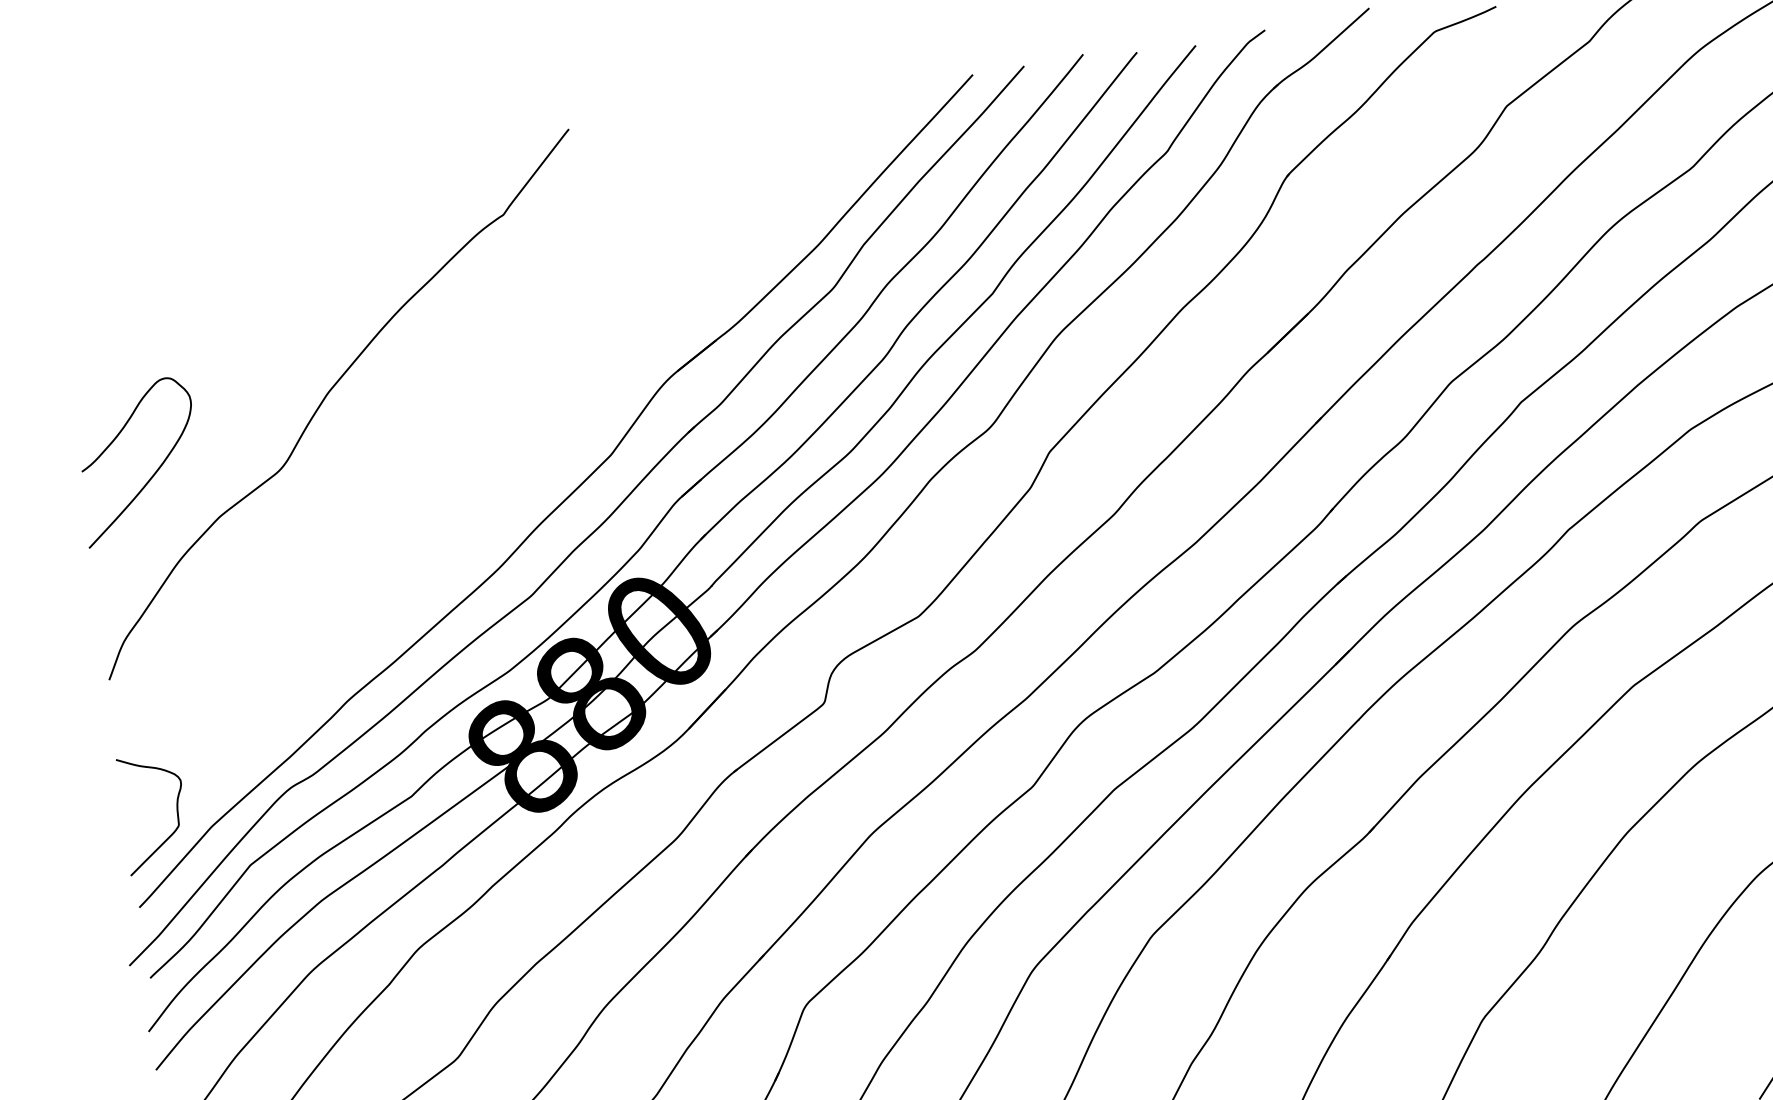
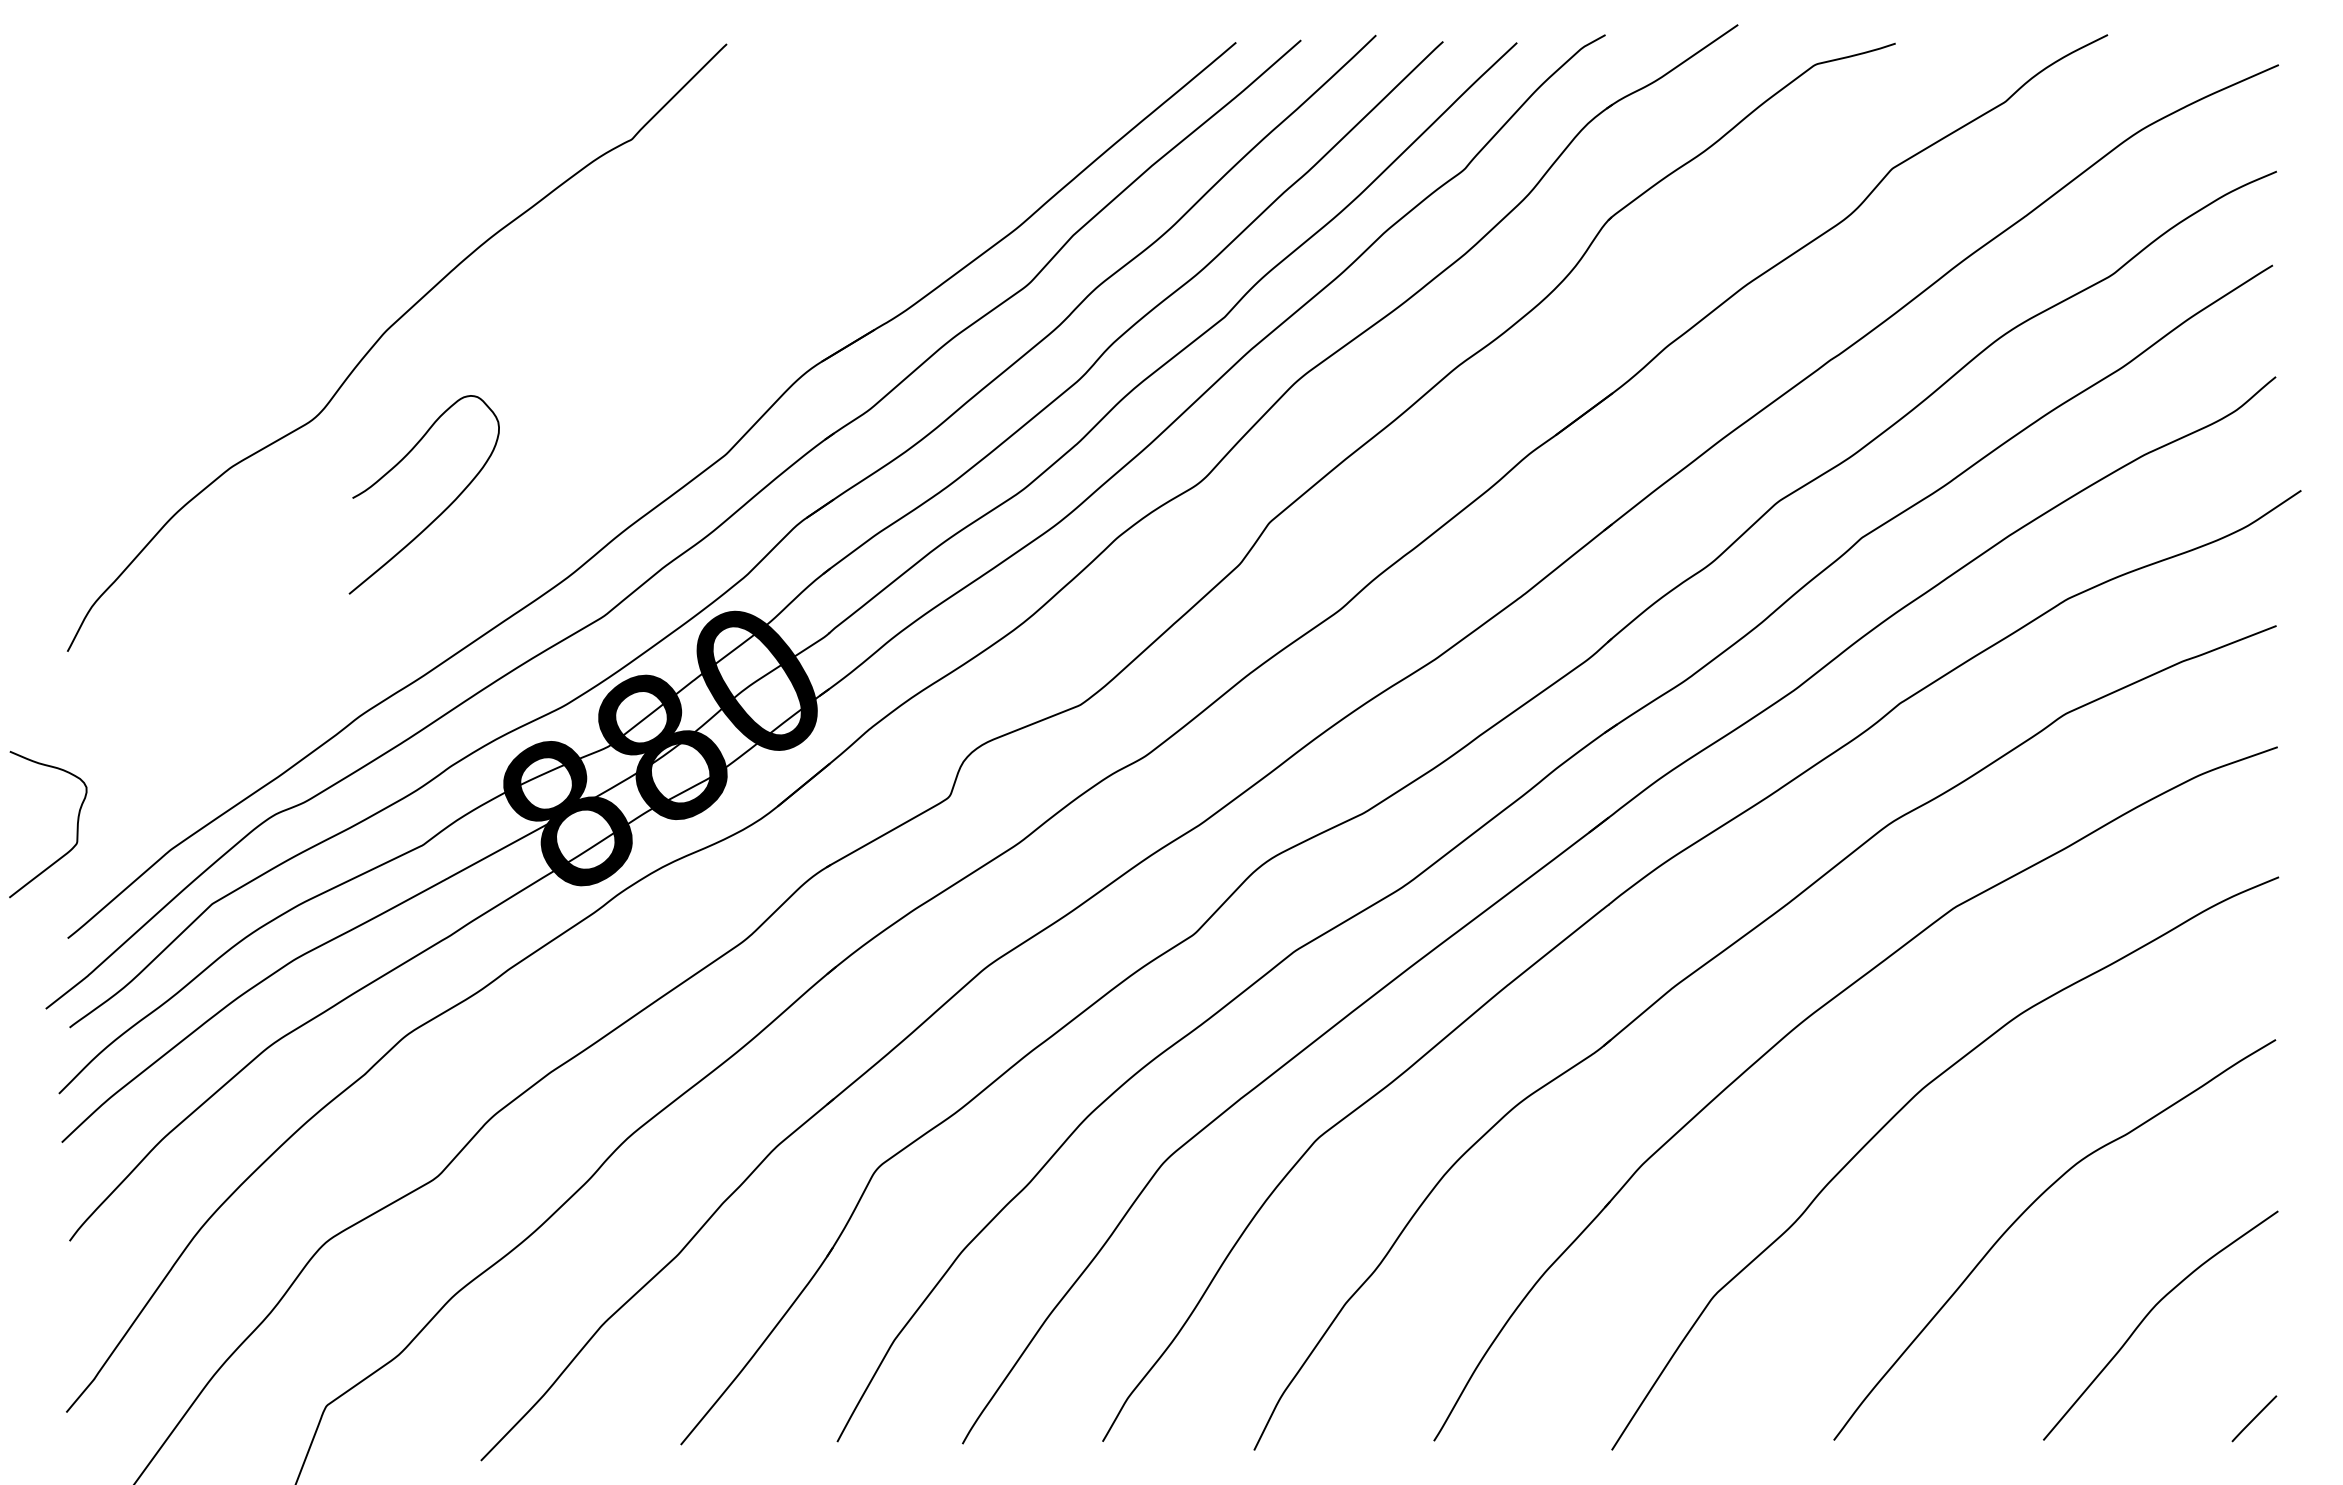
curve: (153, 473) -> (441, 512), moved
curve: (176, 812) -> (76, 826), moved

